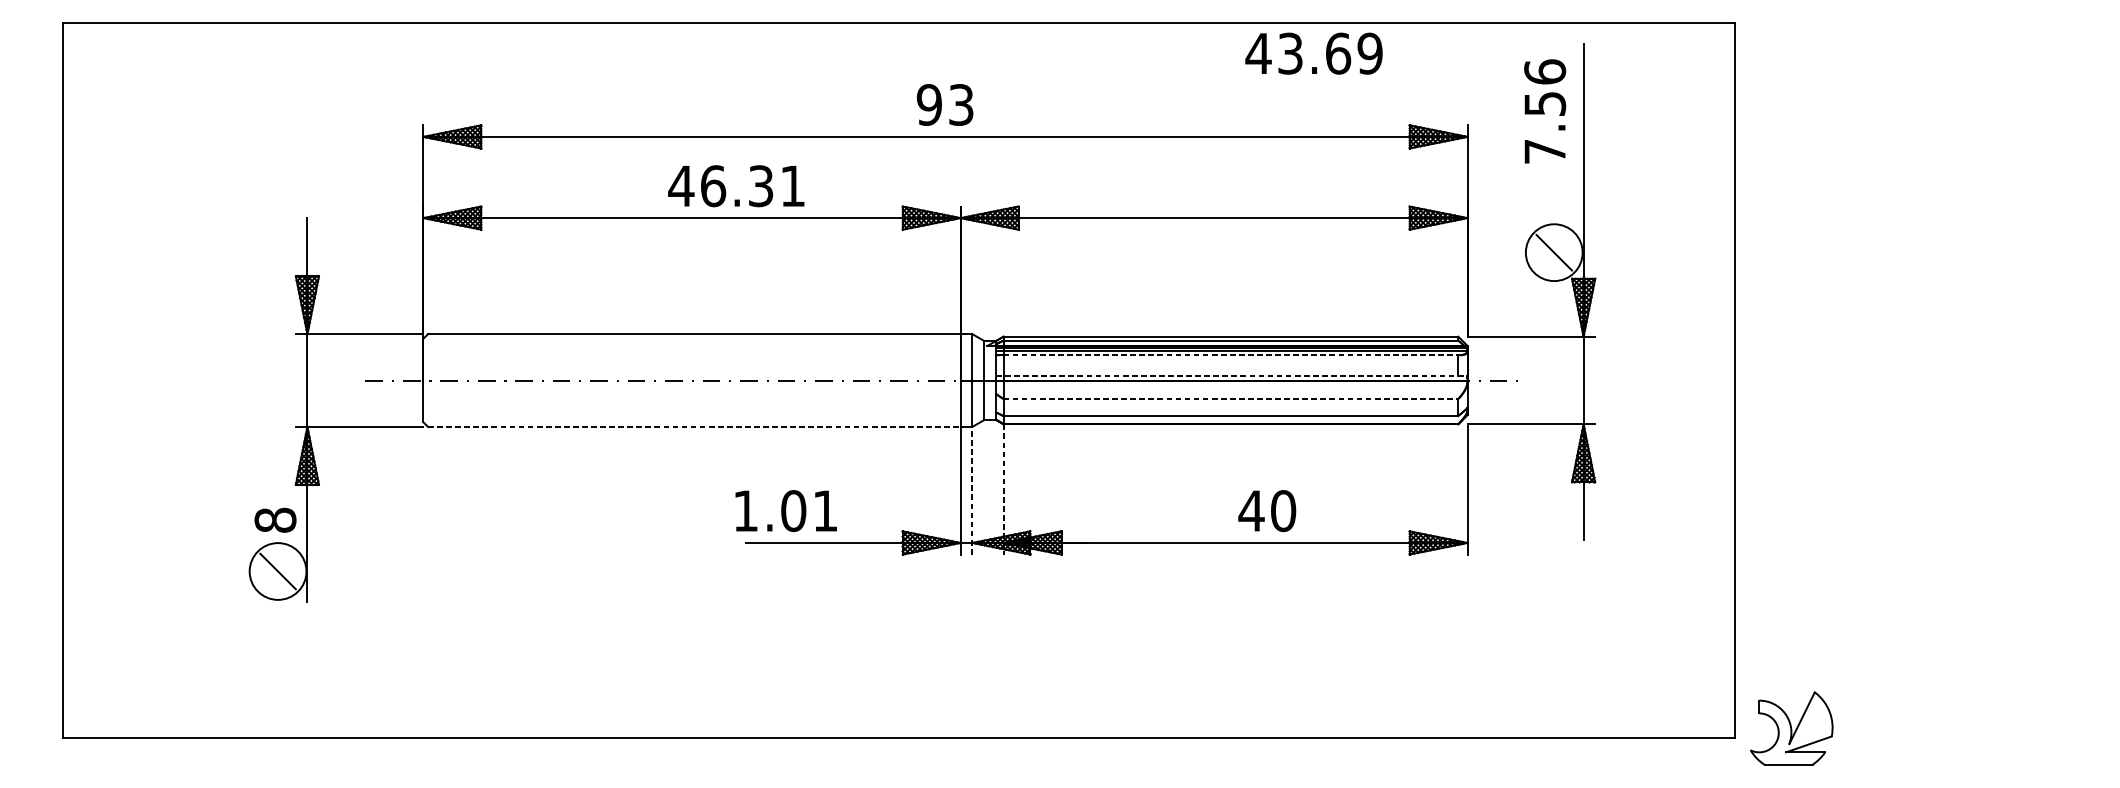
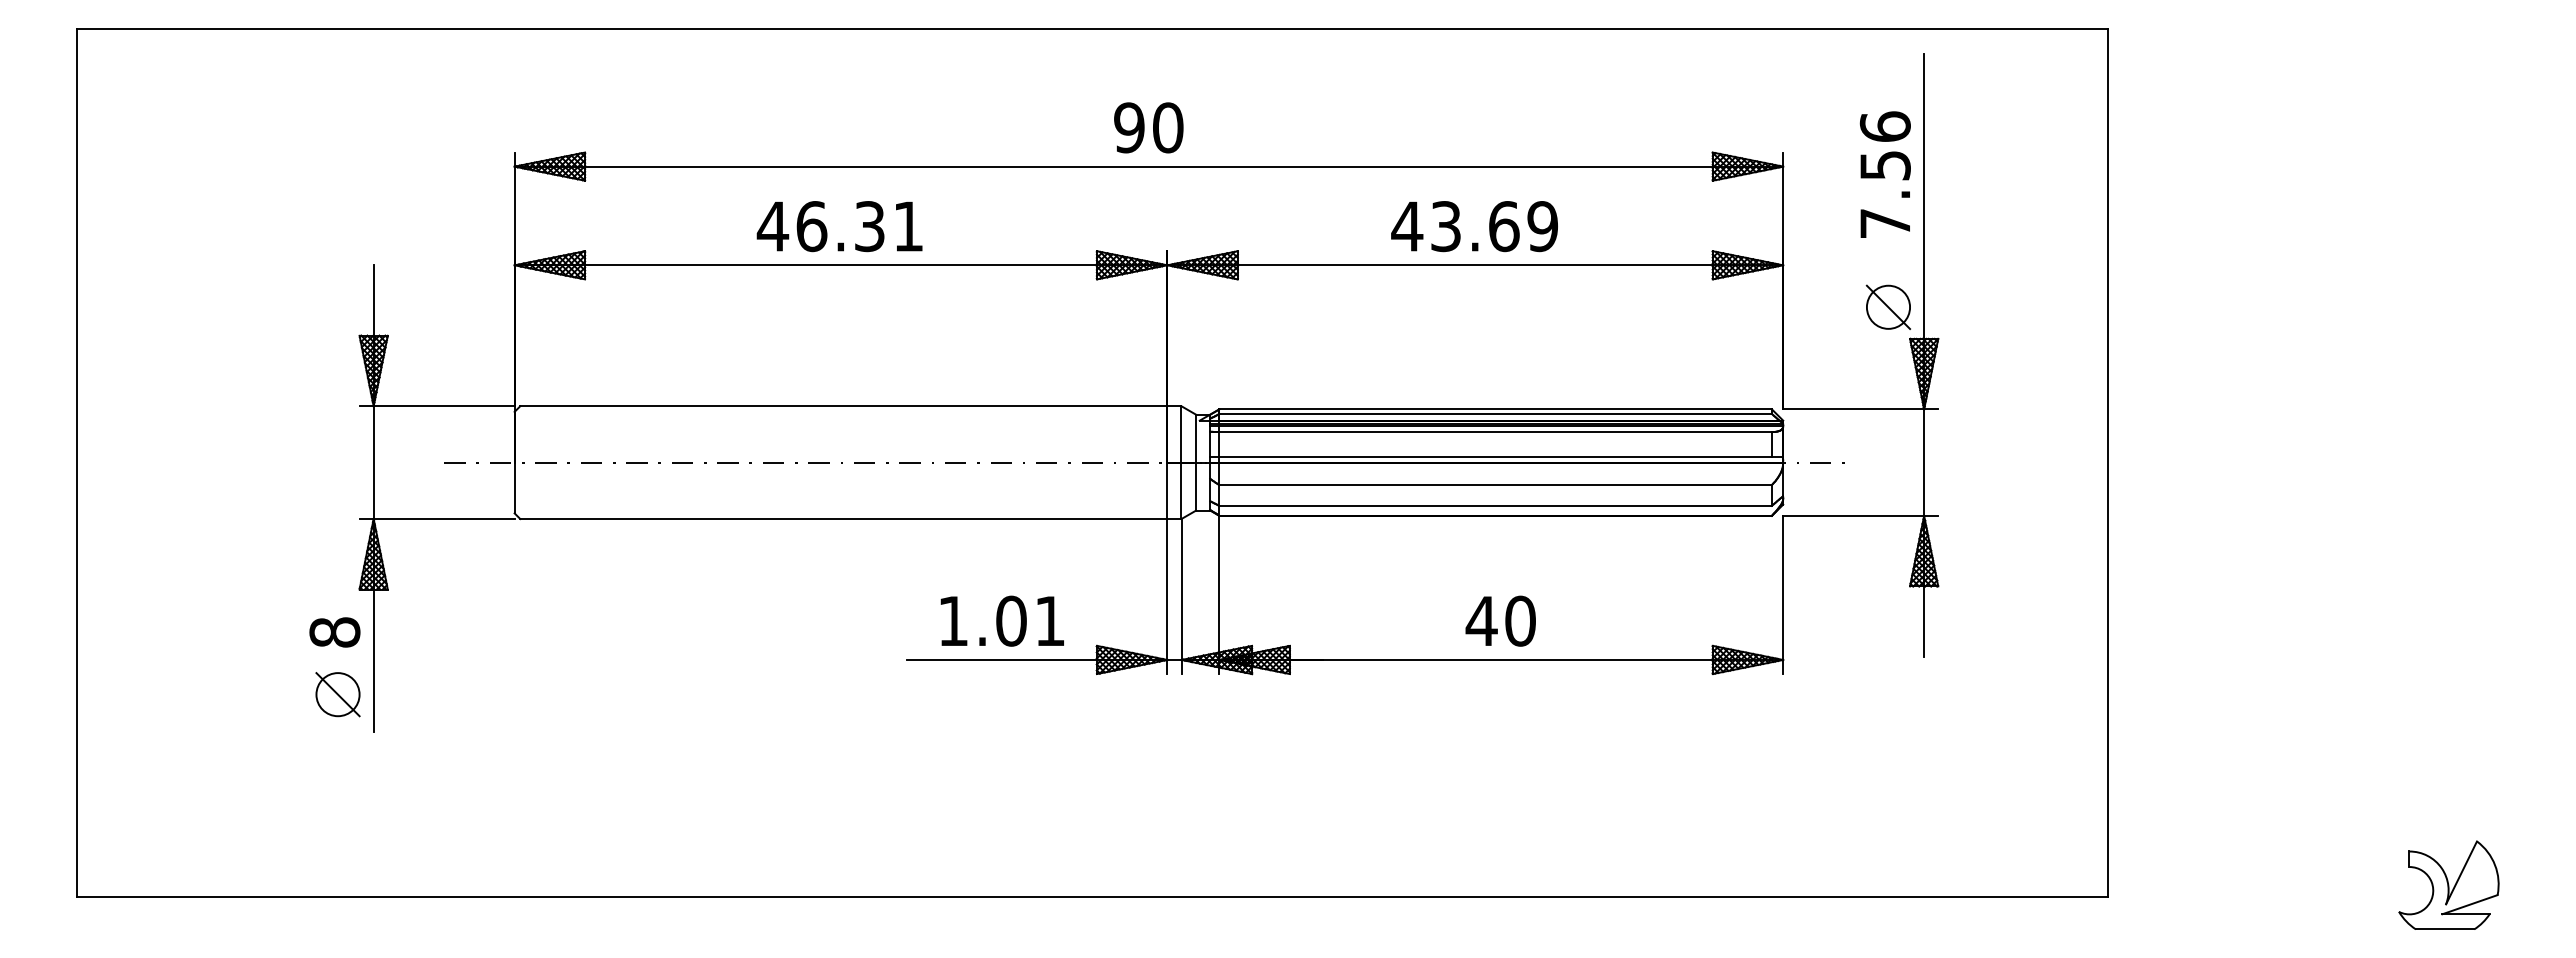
text: (1313, 53) -> (1474, 226), moved
text: (961, 104) -> (1168, 127), 93 -> 90
text: (1544, 111) -> (1884, 174), moved
text: (736, 186) -> (839, 226), moved
circle: (1554, 252) -> (1888, 306), size x0.62
line: (1231, 354) -> (1496, 431), dashed -> solid
line: (1232, 376) -> (1497, 457), dashed -> solid
line: (1231, 399) -> (1496, 485), dashed -> solid
line: (694, 427) -> (843, 519), dashed -> solid
line: (1003, 489) -> (1219, 595), dashed -> solid
line: (972, 490) -> (1181, 596), dashed -> solid
text: (785, 510) -> (1001, 620), moved
text: (1267, 510) -> (1500, 620), moved
circle: (277, 571) -> (337, 694), size x0.62
part: (1791, 727) -> (2448, 884), moved

